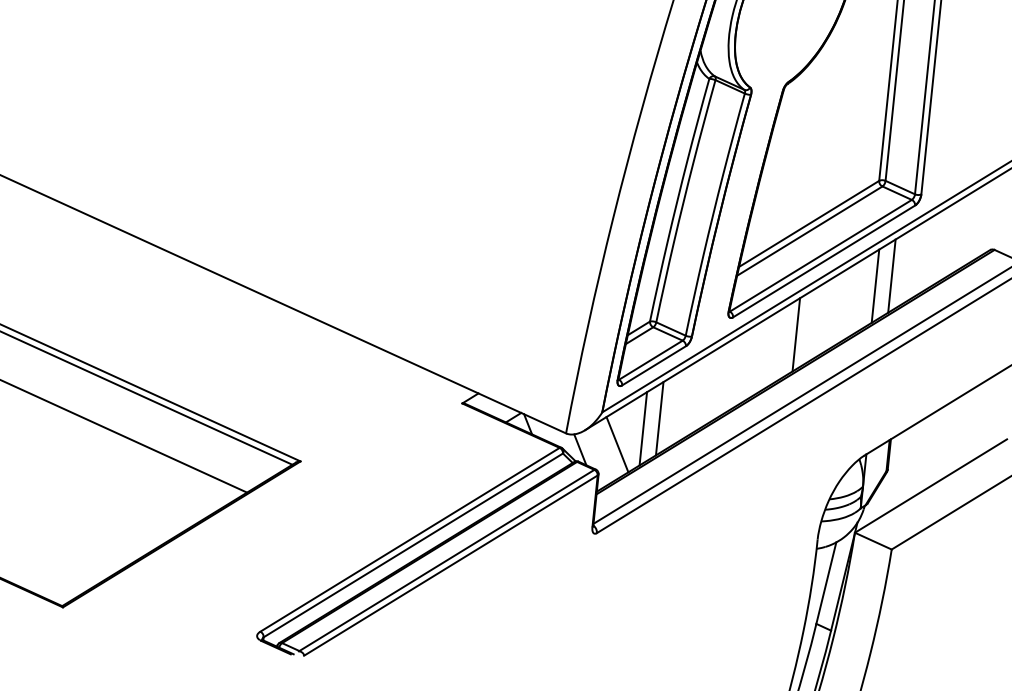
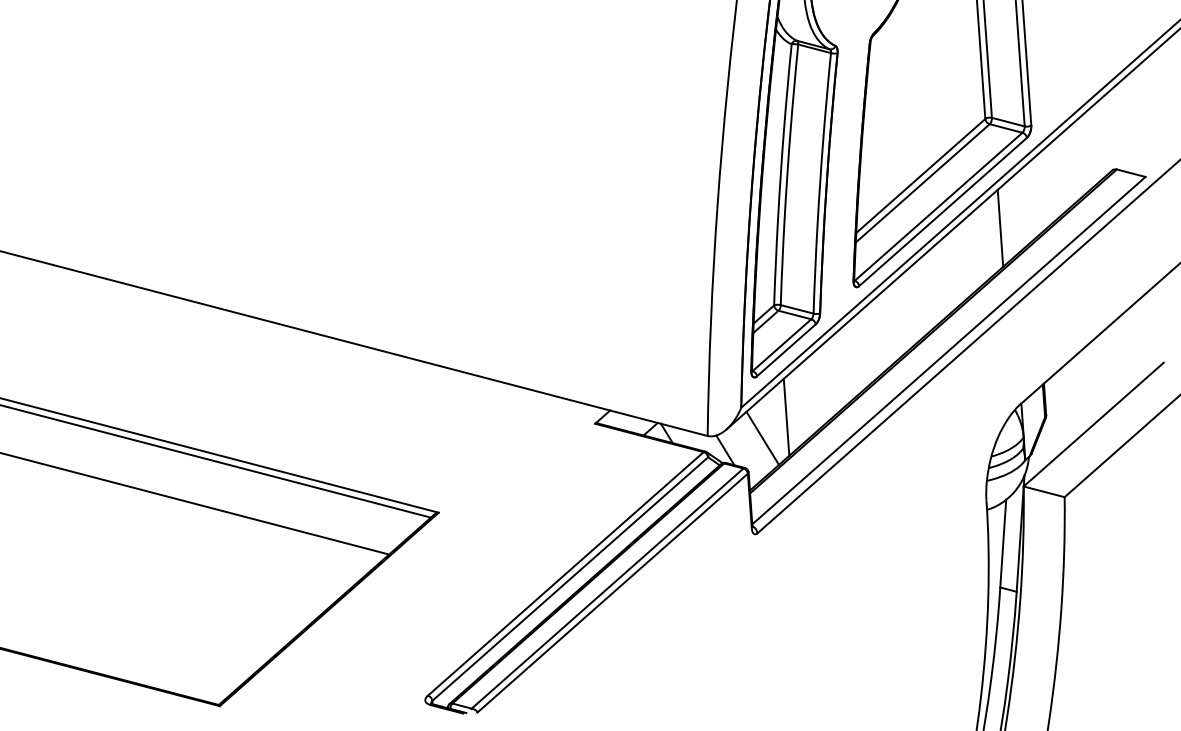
line: (891, 275) -> (1015, 214), removed
line: (796, 334) -> (927, 292), removed
line: (659, 418) -> (801, 403), removed

